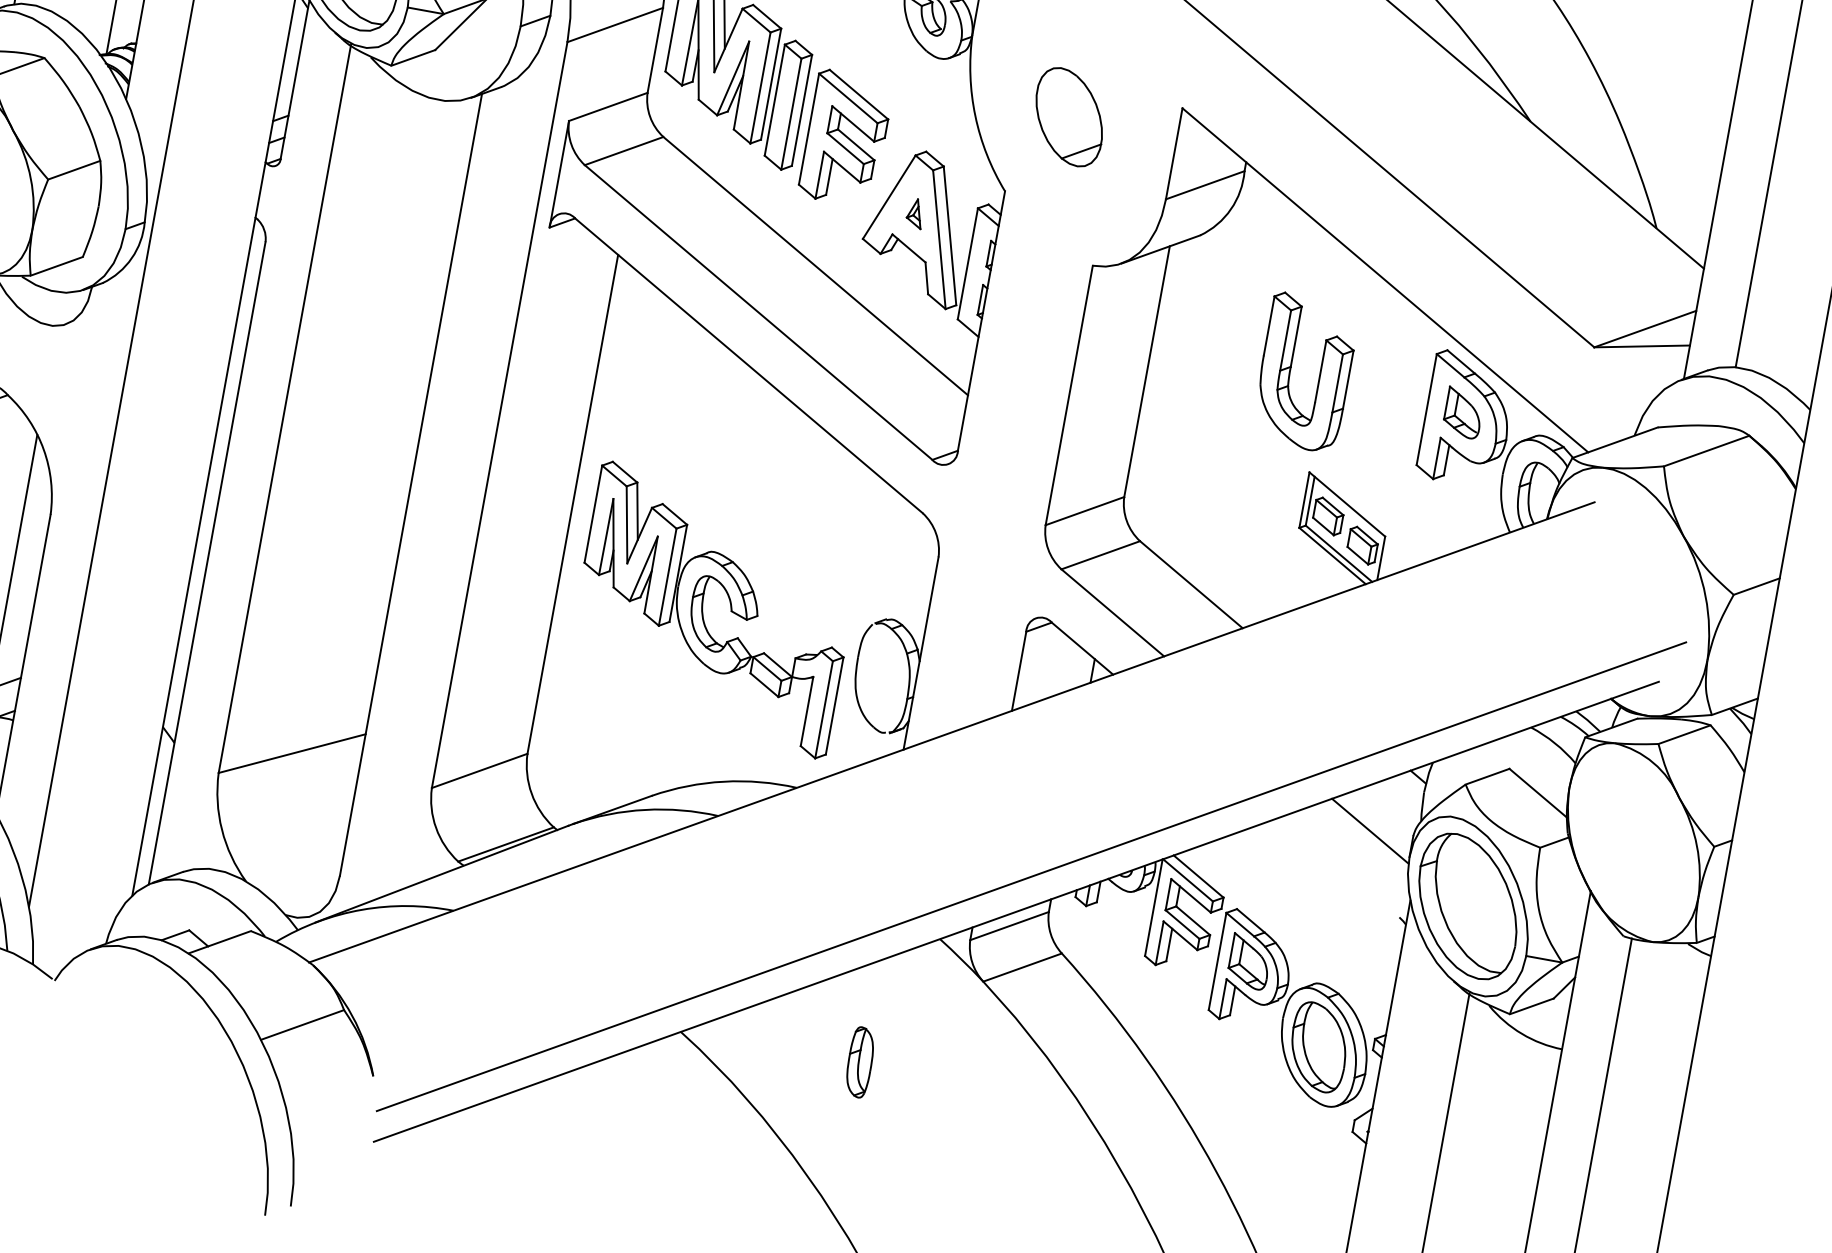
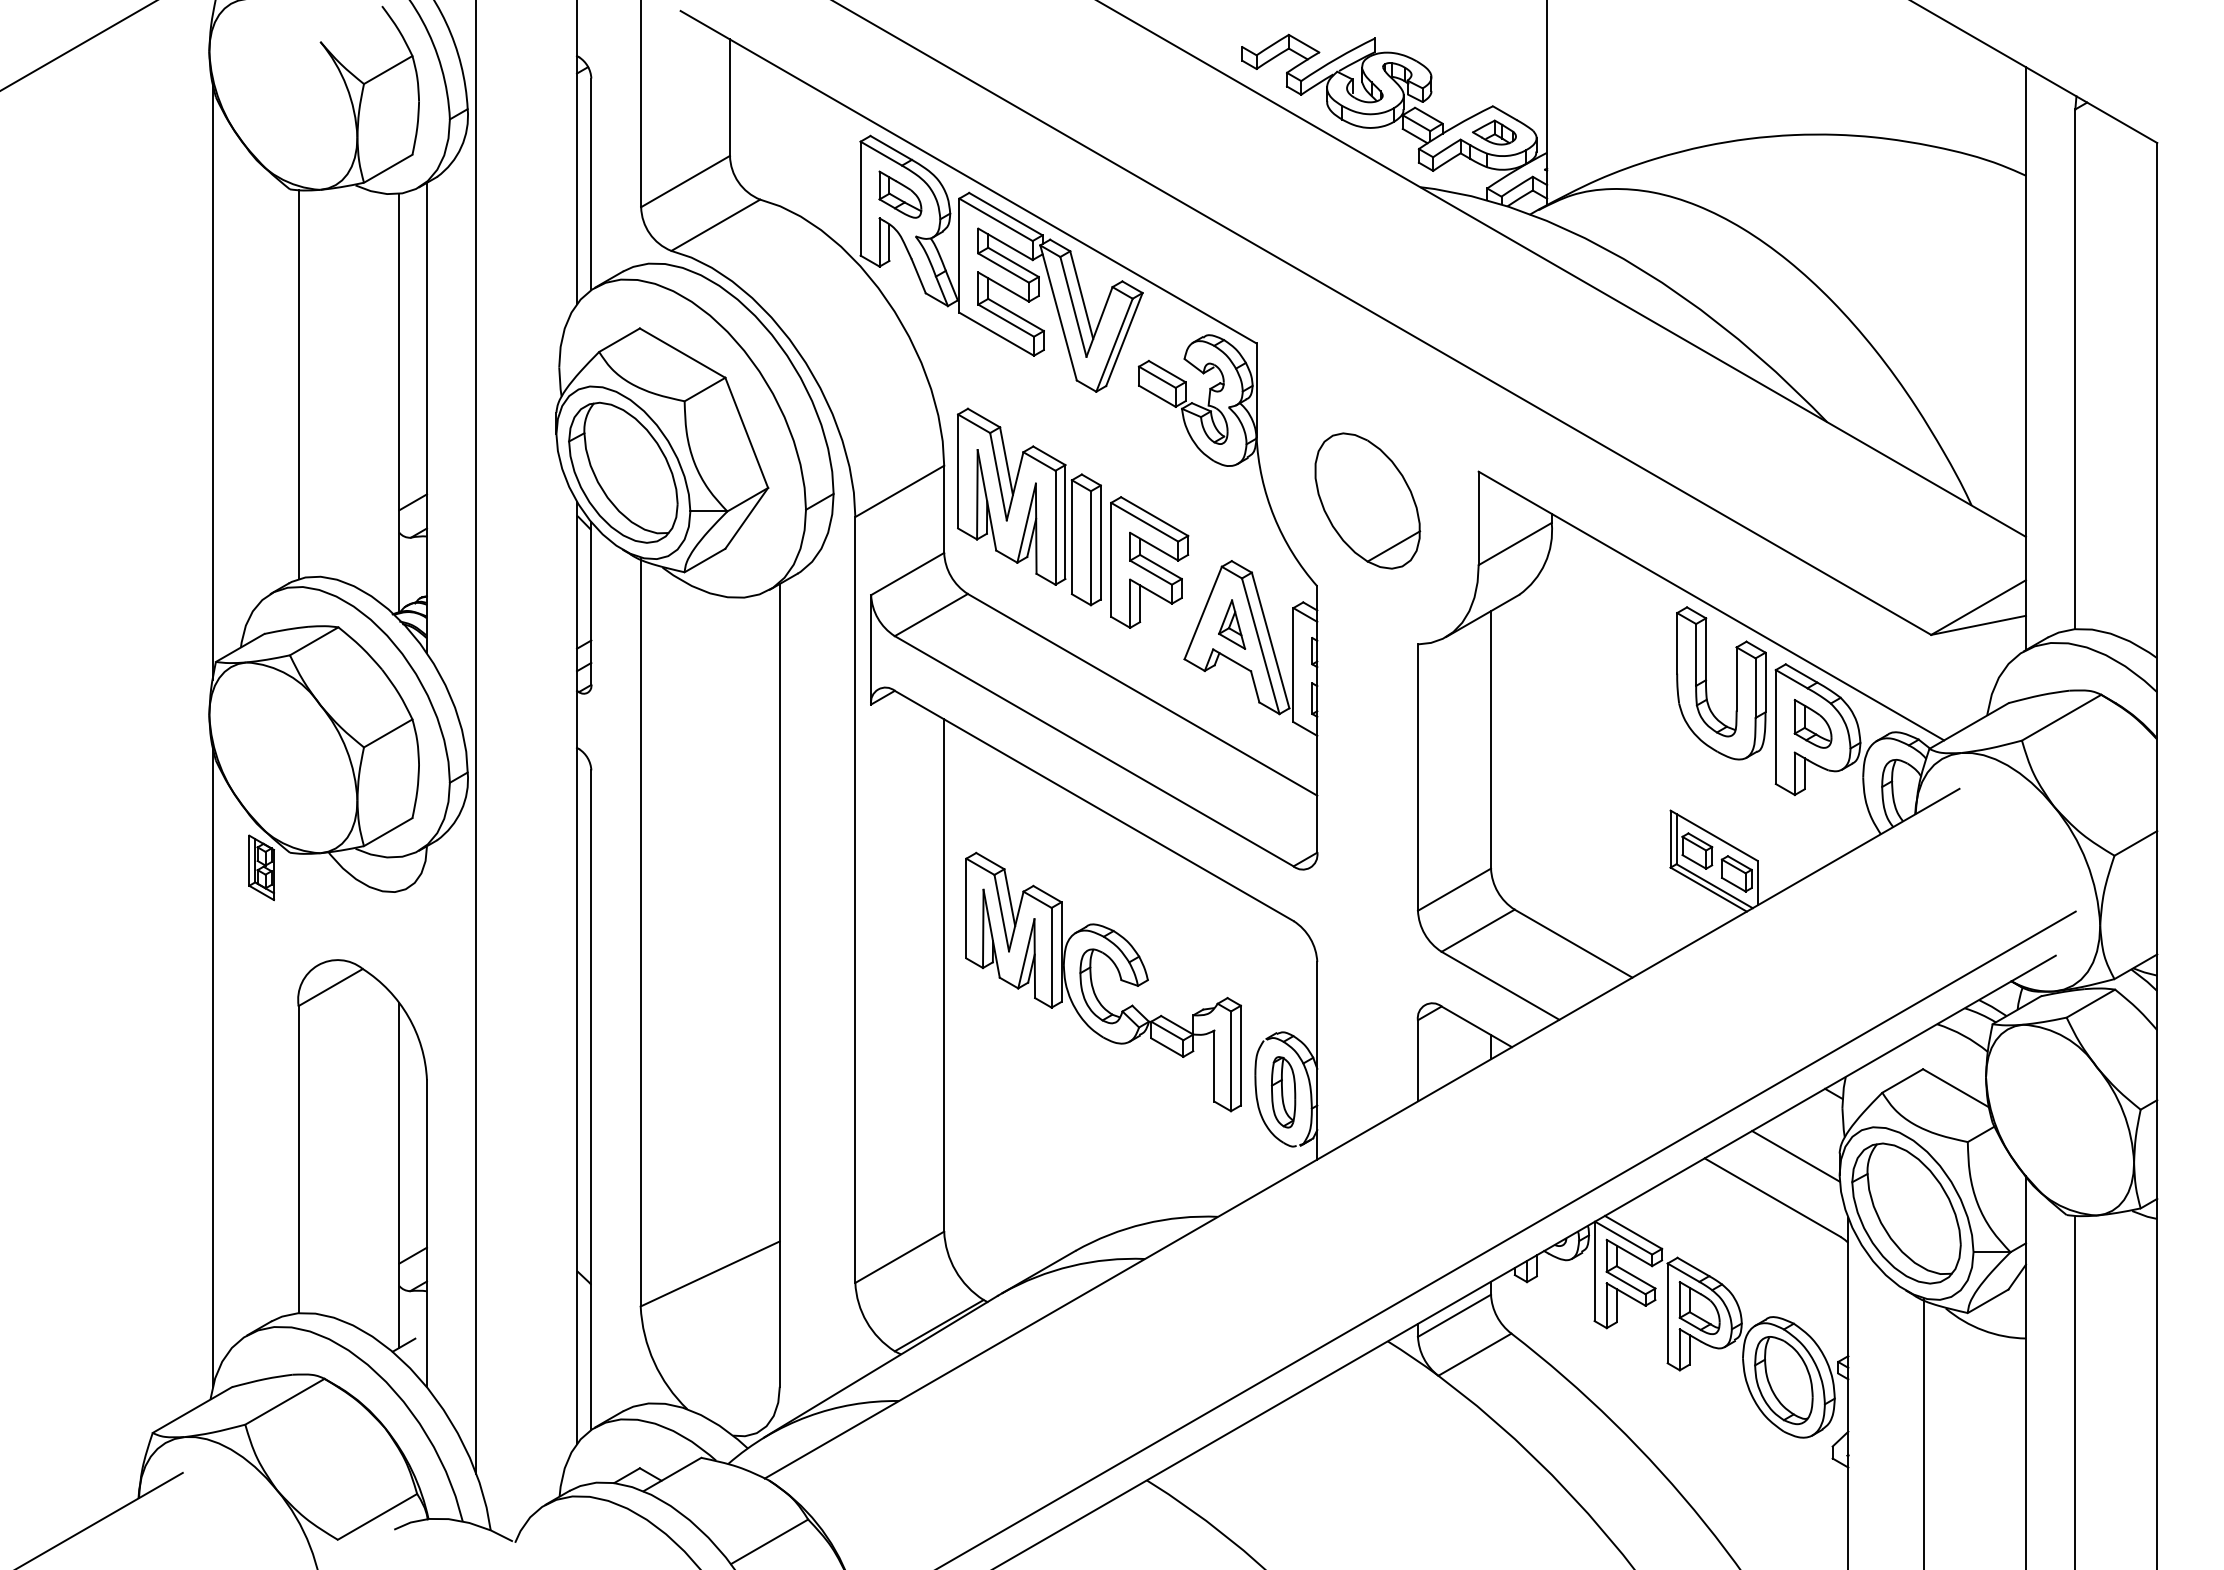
part: (1069, 116) -> (1367, 500), size x1.43
part: (915, 213) -> (1232, 624), size x1.67
part: (1292, 367) -> (1707, 680), moved
part: (703, 607) -> (1092, 981), moved
line: (1340, 867) -> (1772, 1197), added
part: (860, 1062) -> (1283, 1092), moved

